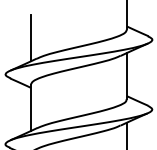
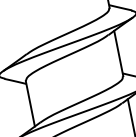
line: (30, 38) -> (16, 35), removed

